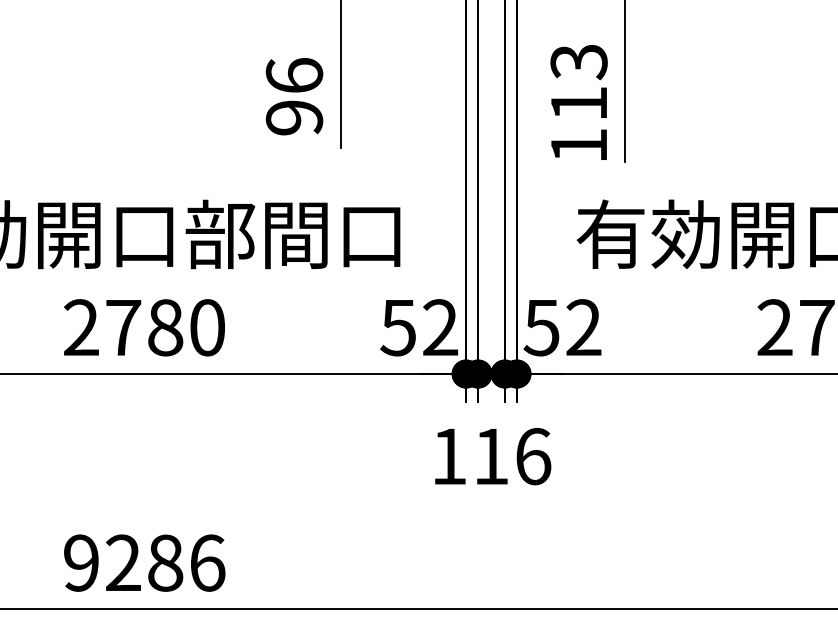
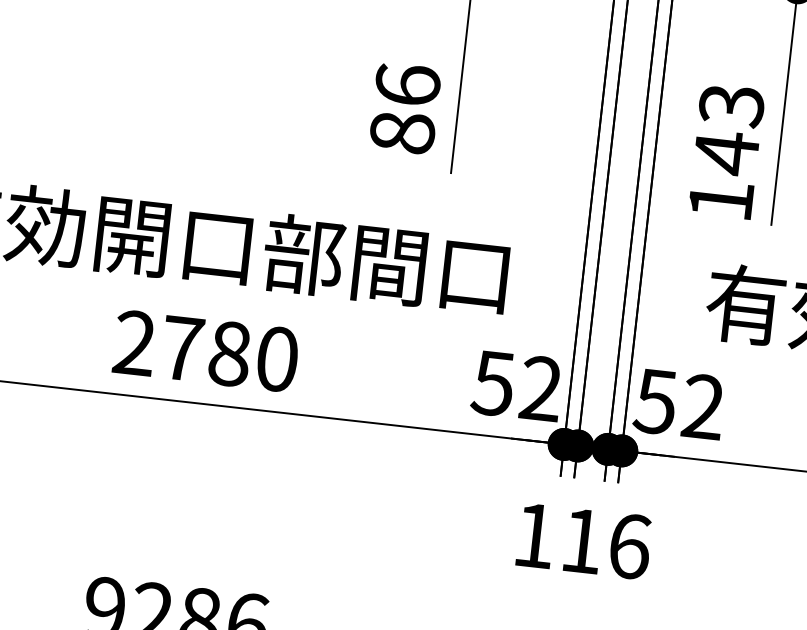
text: (578, 104) -> (725, 153), 113 -> 143
text: (294, 117) -> (402, 132), 96 -> 86

